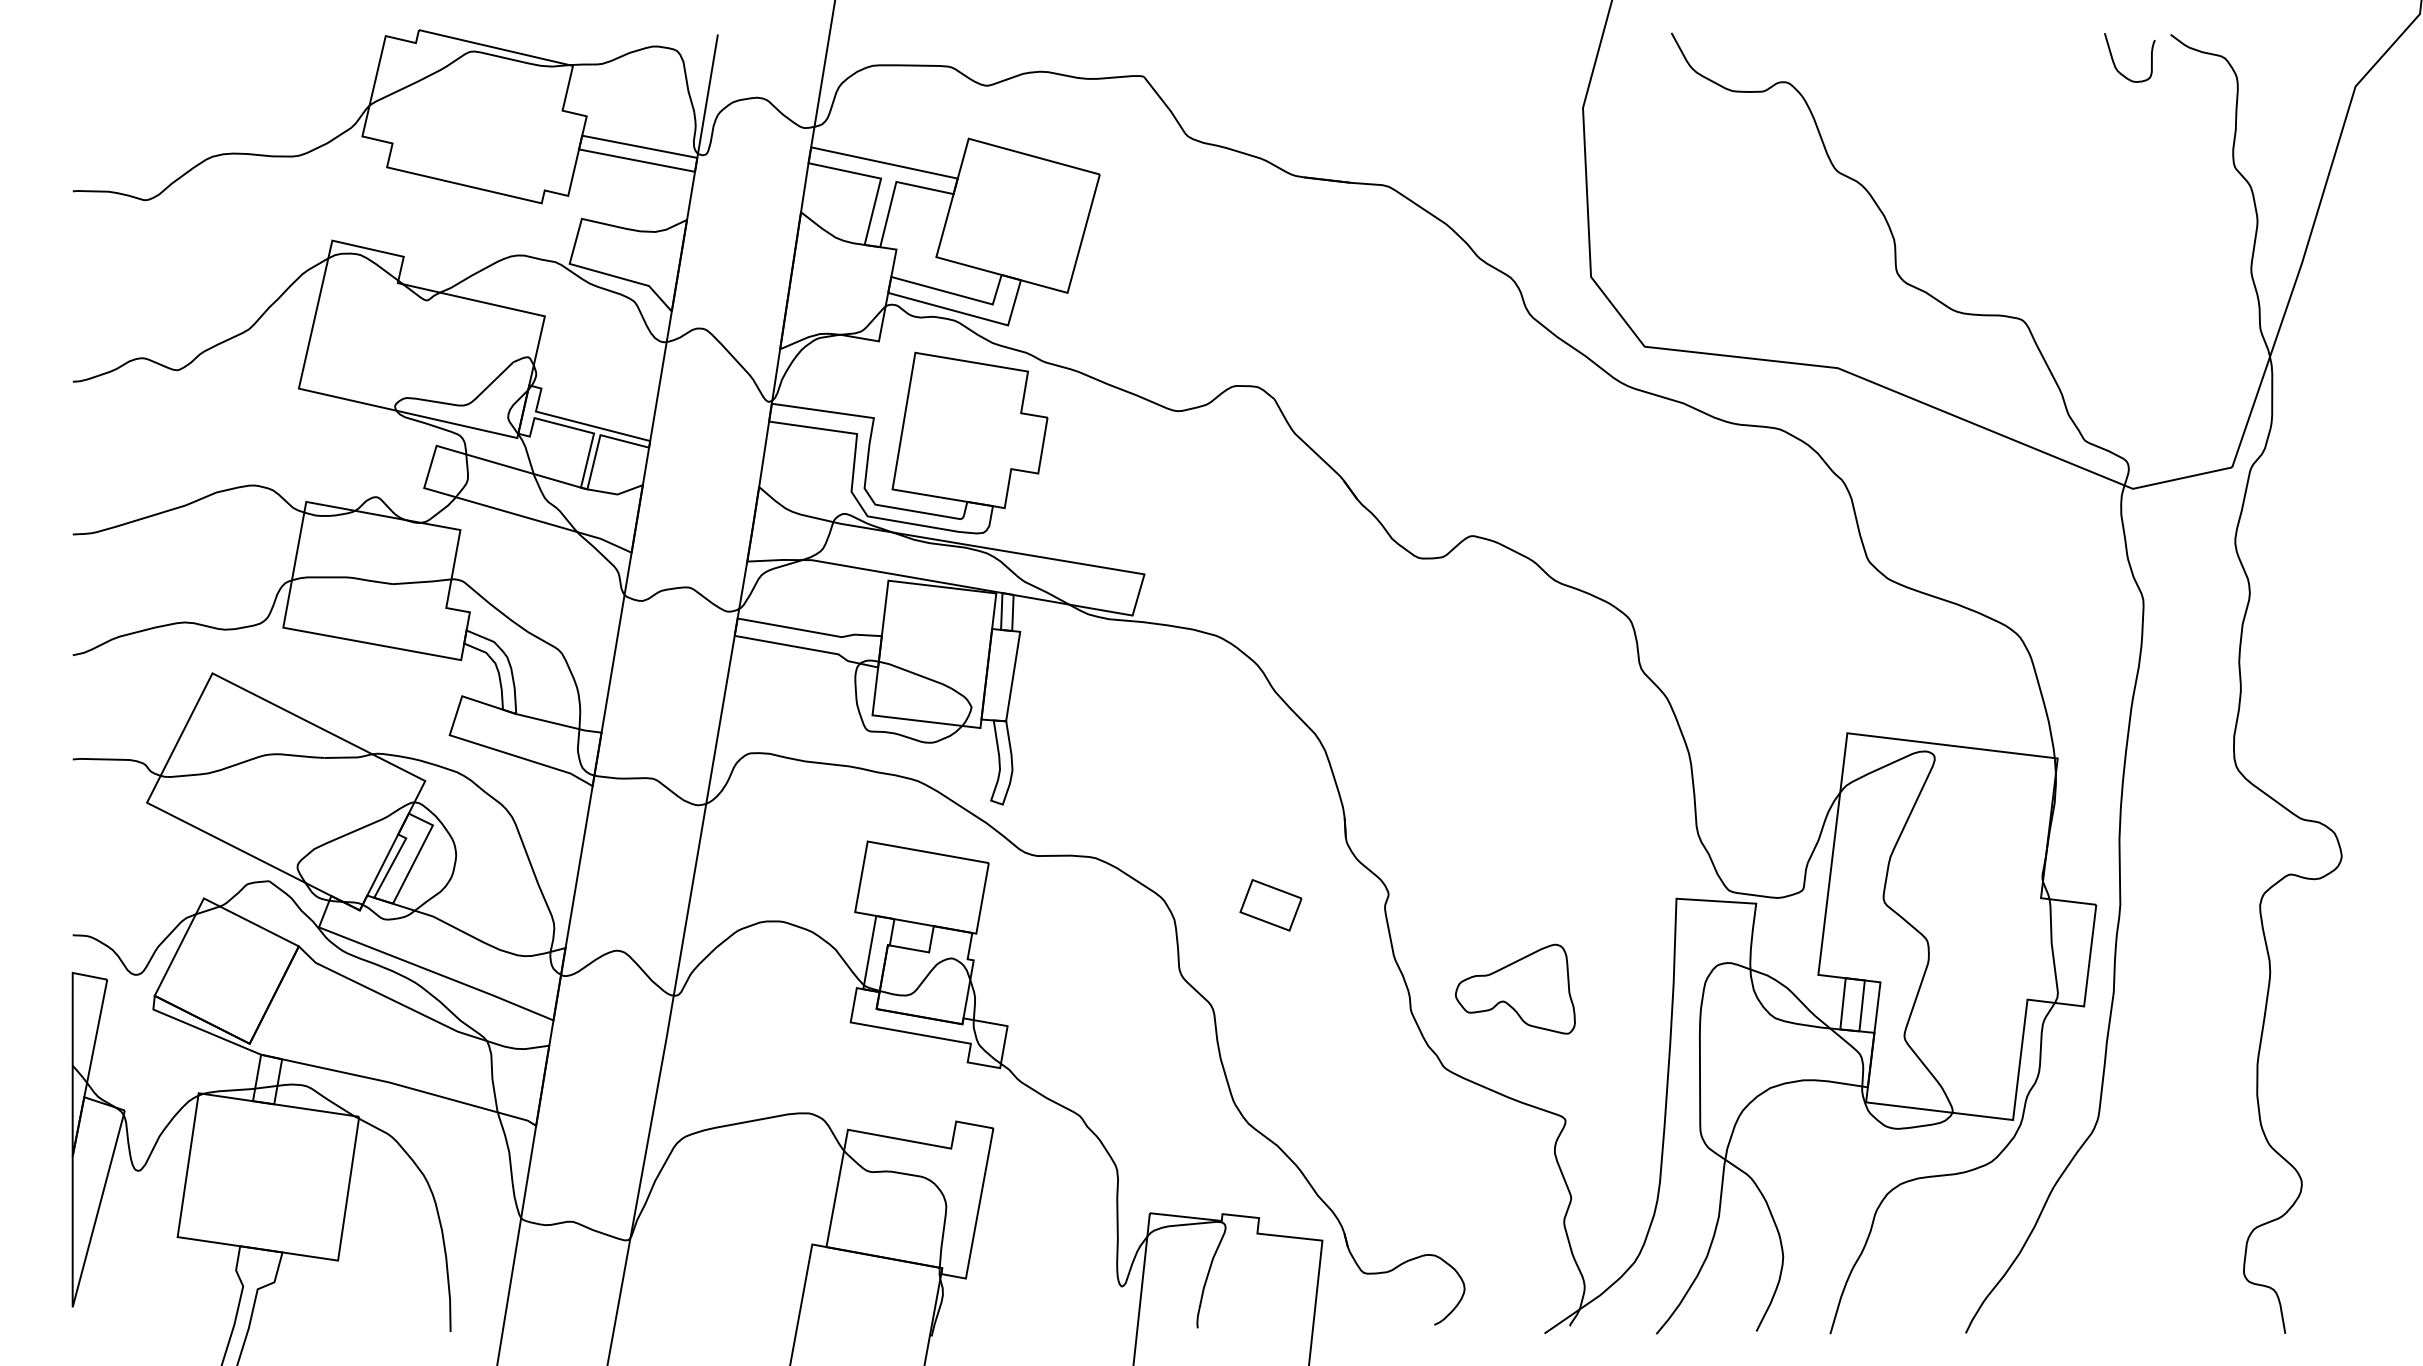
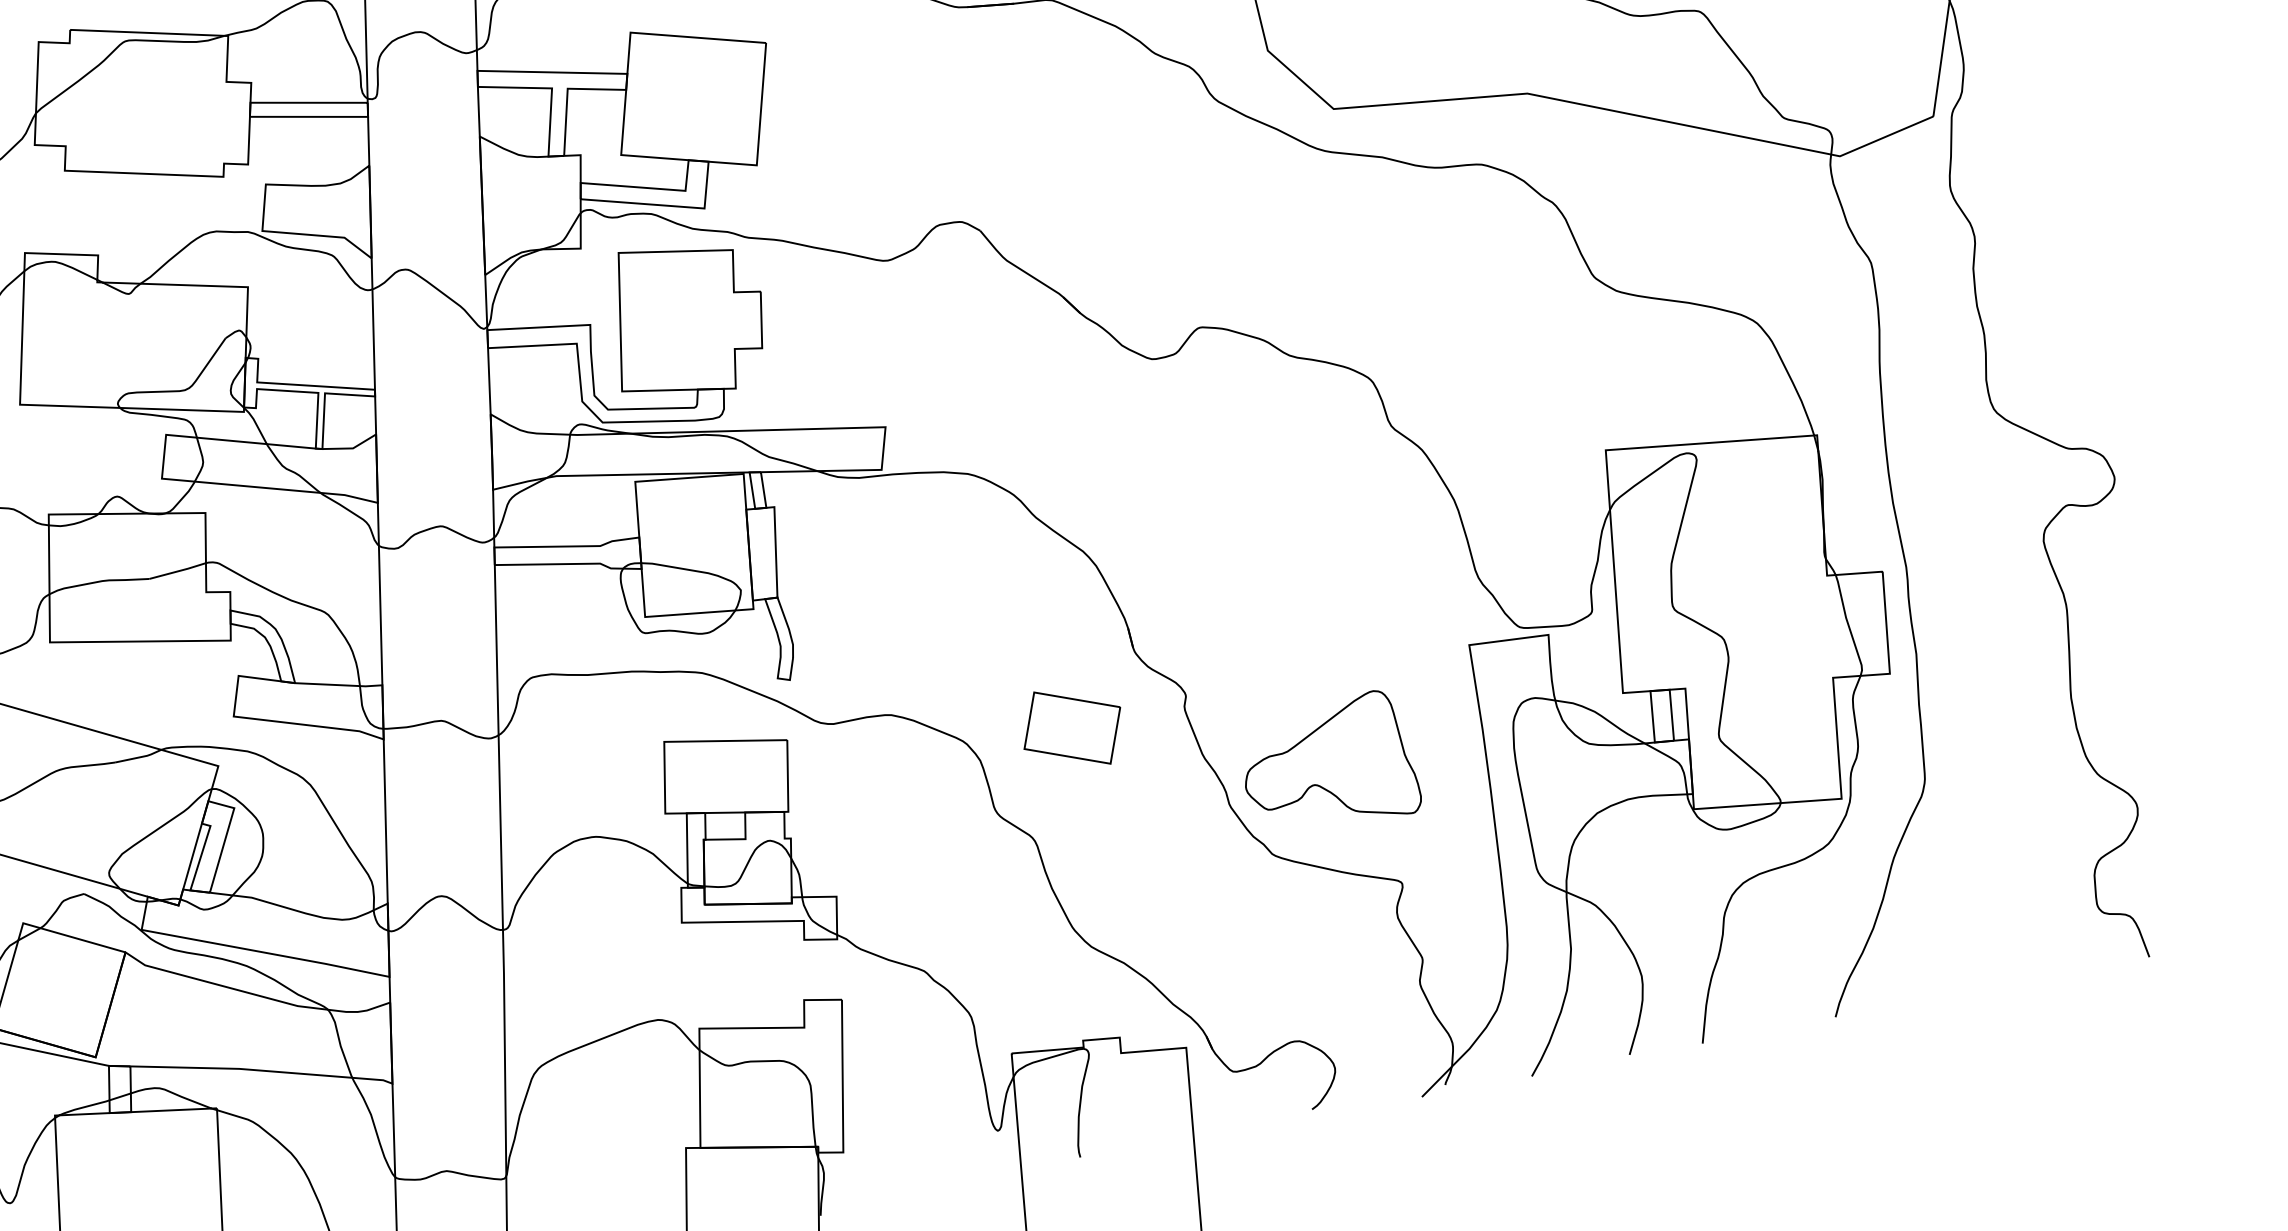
part: (1270, 905) -> (1071, 728), size x1.67
part: (1515, 988) -> (1328, 763), size x1.43

